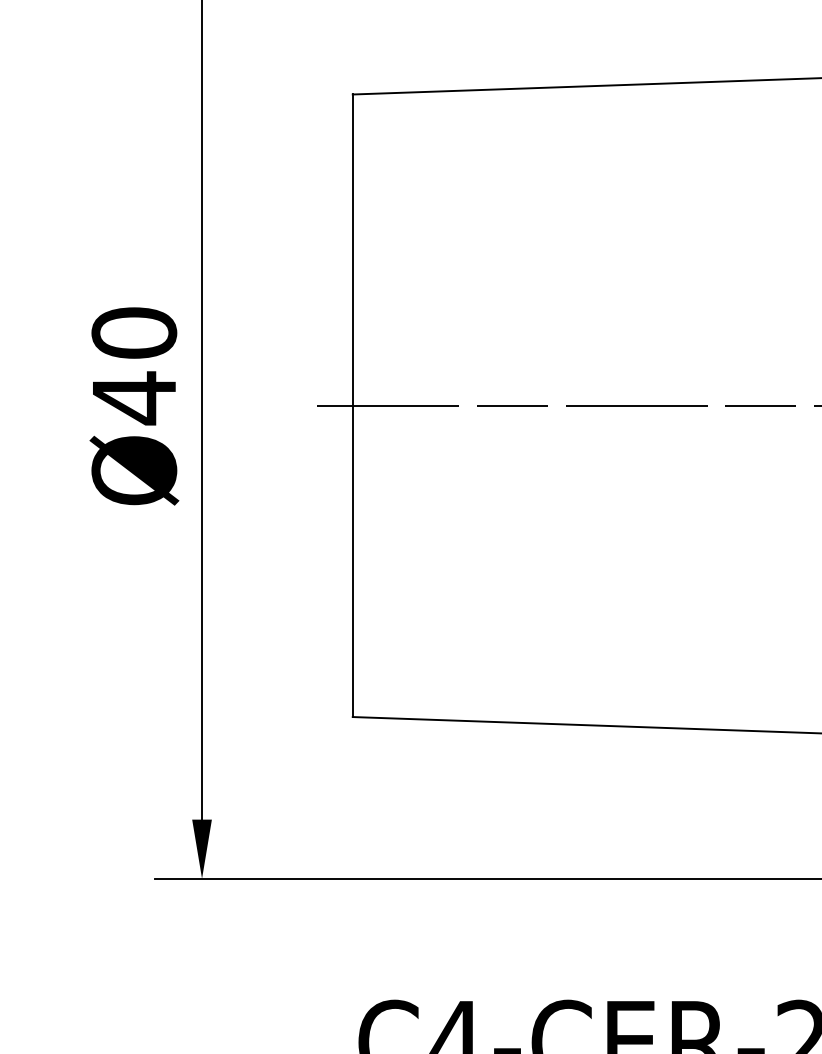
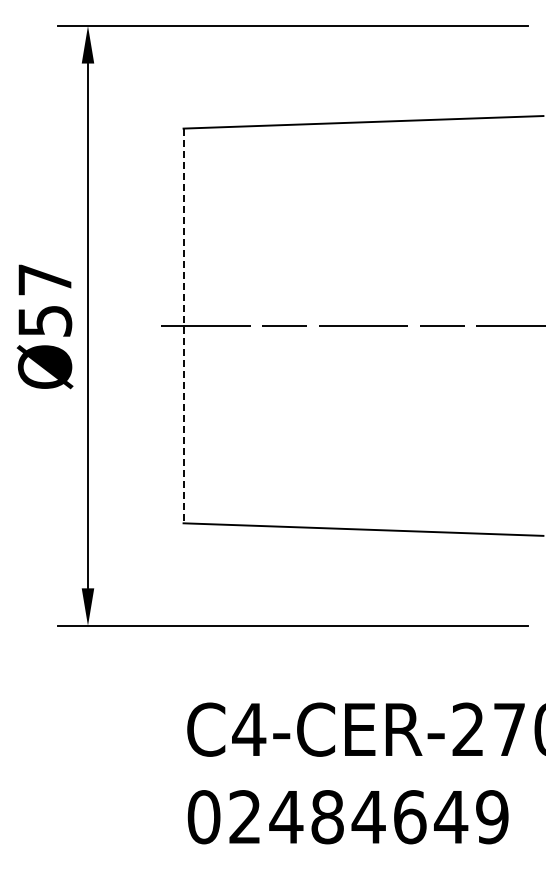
text: (133, 365) -> (44, 300), Ø40 -> Ø57
line: (352, 406) -> (183, 326), solid -> dashed

